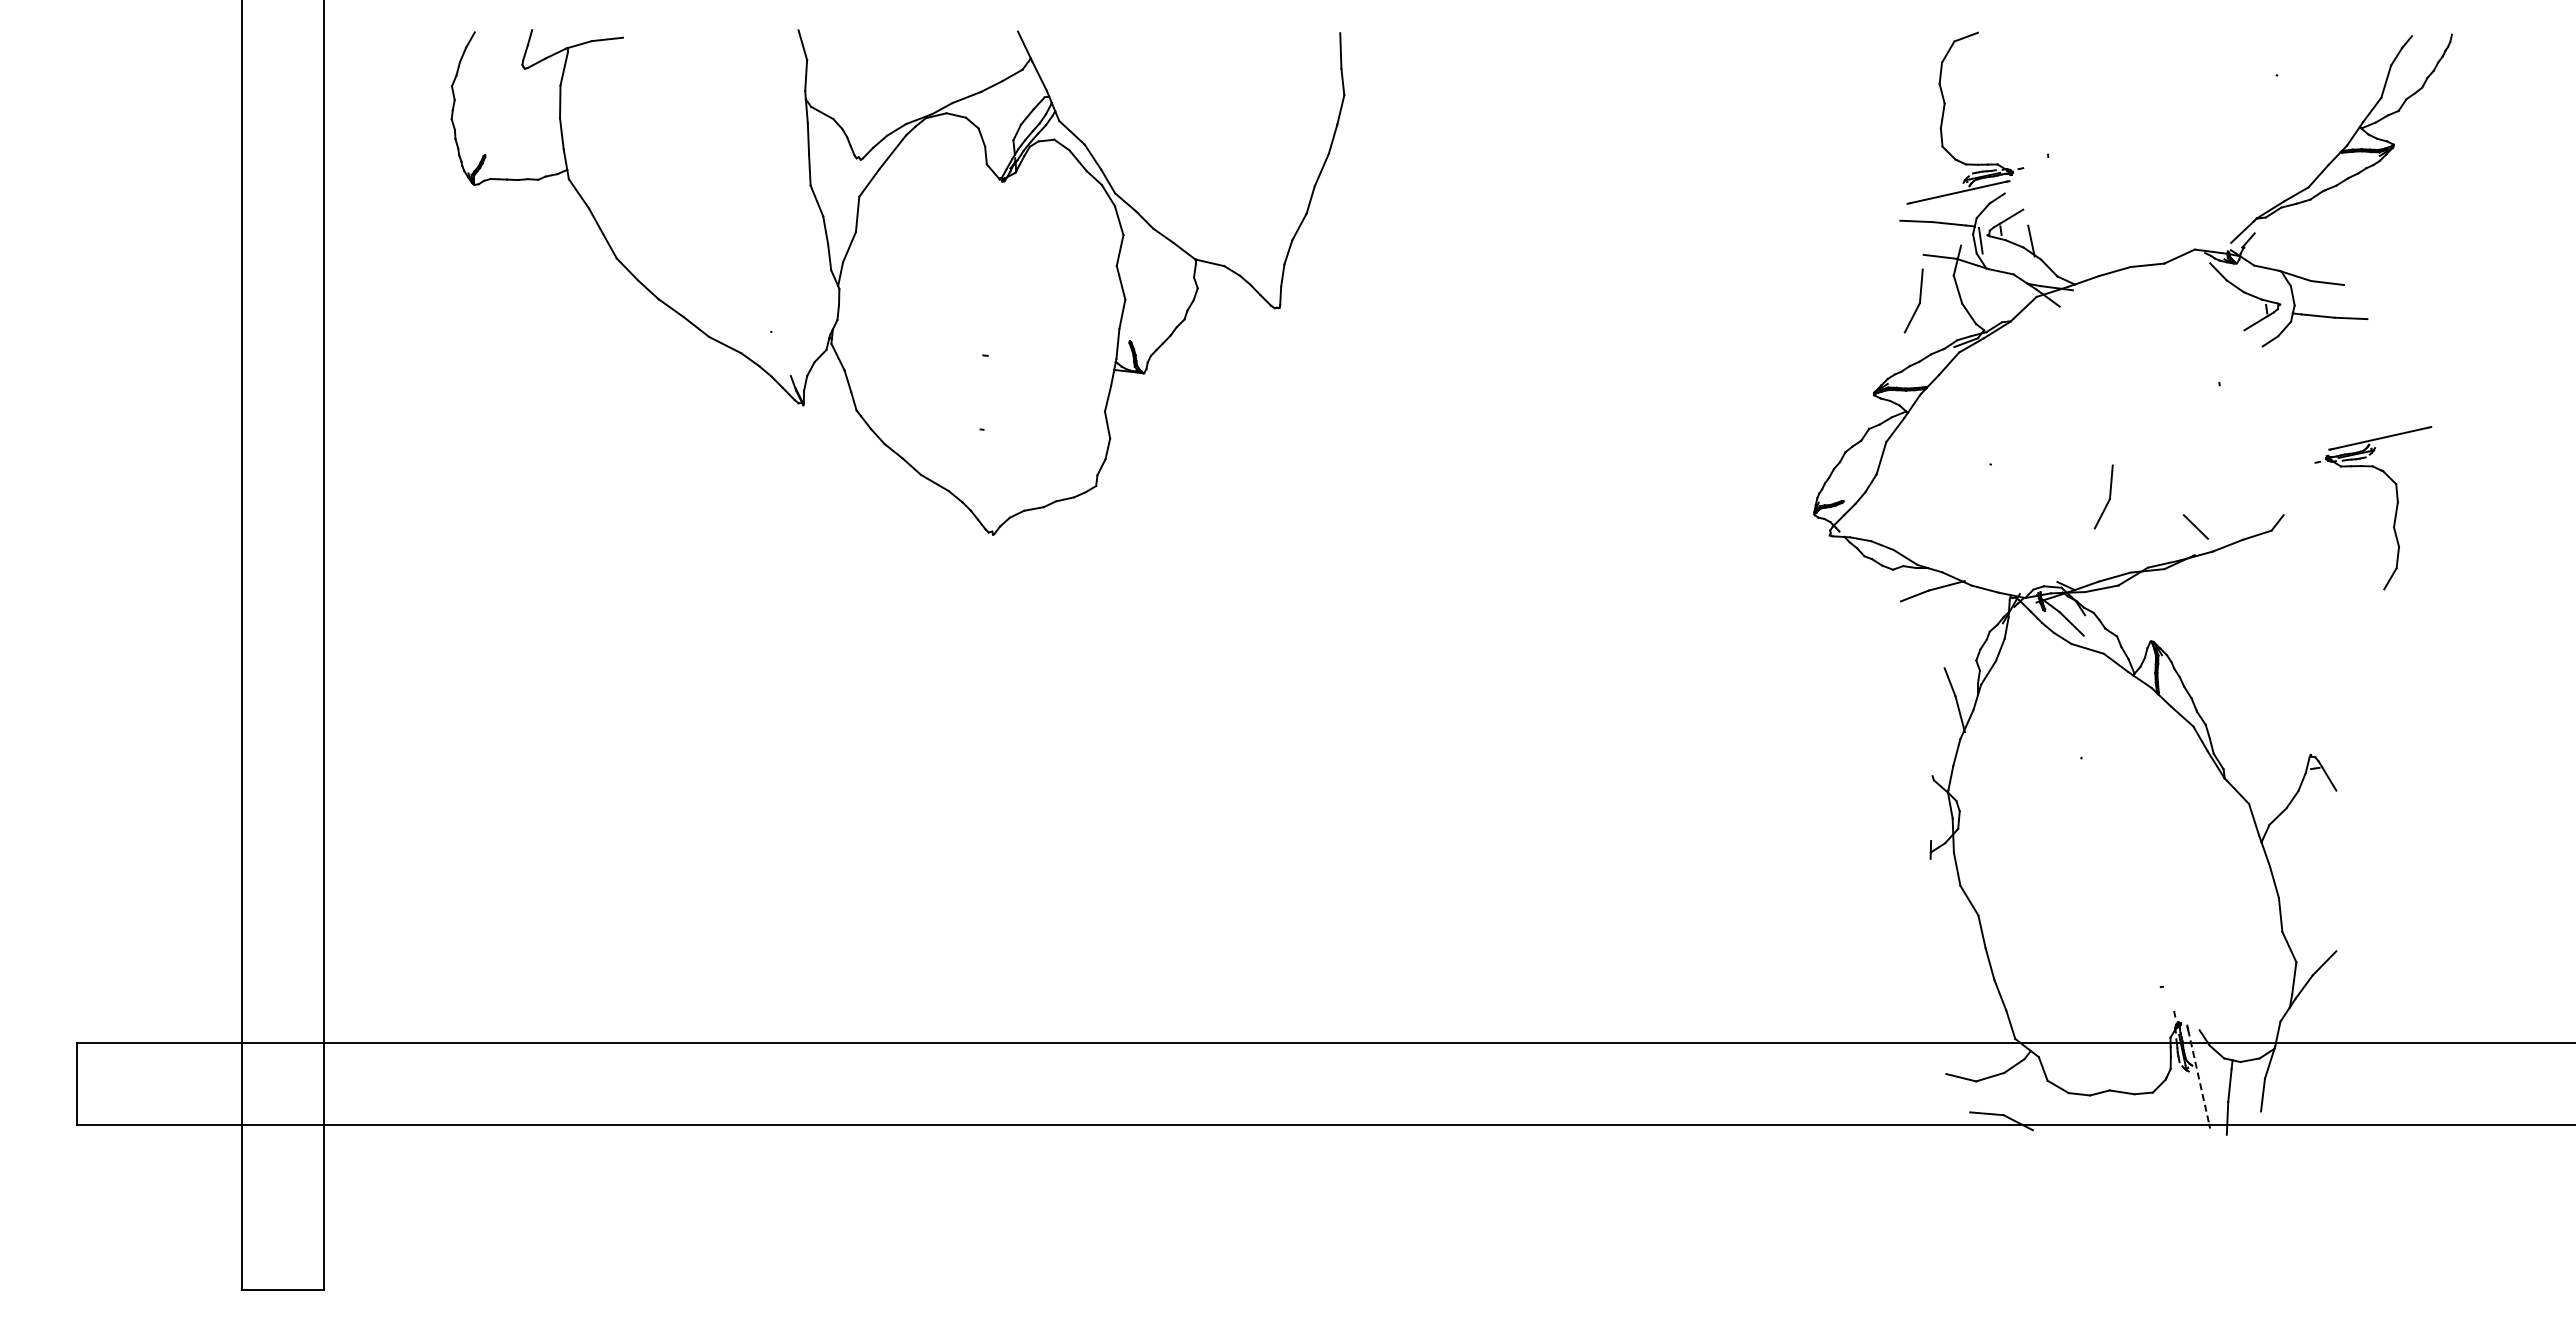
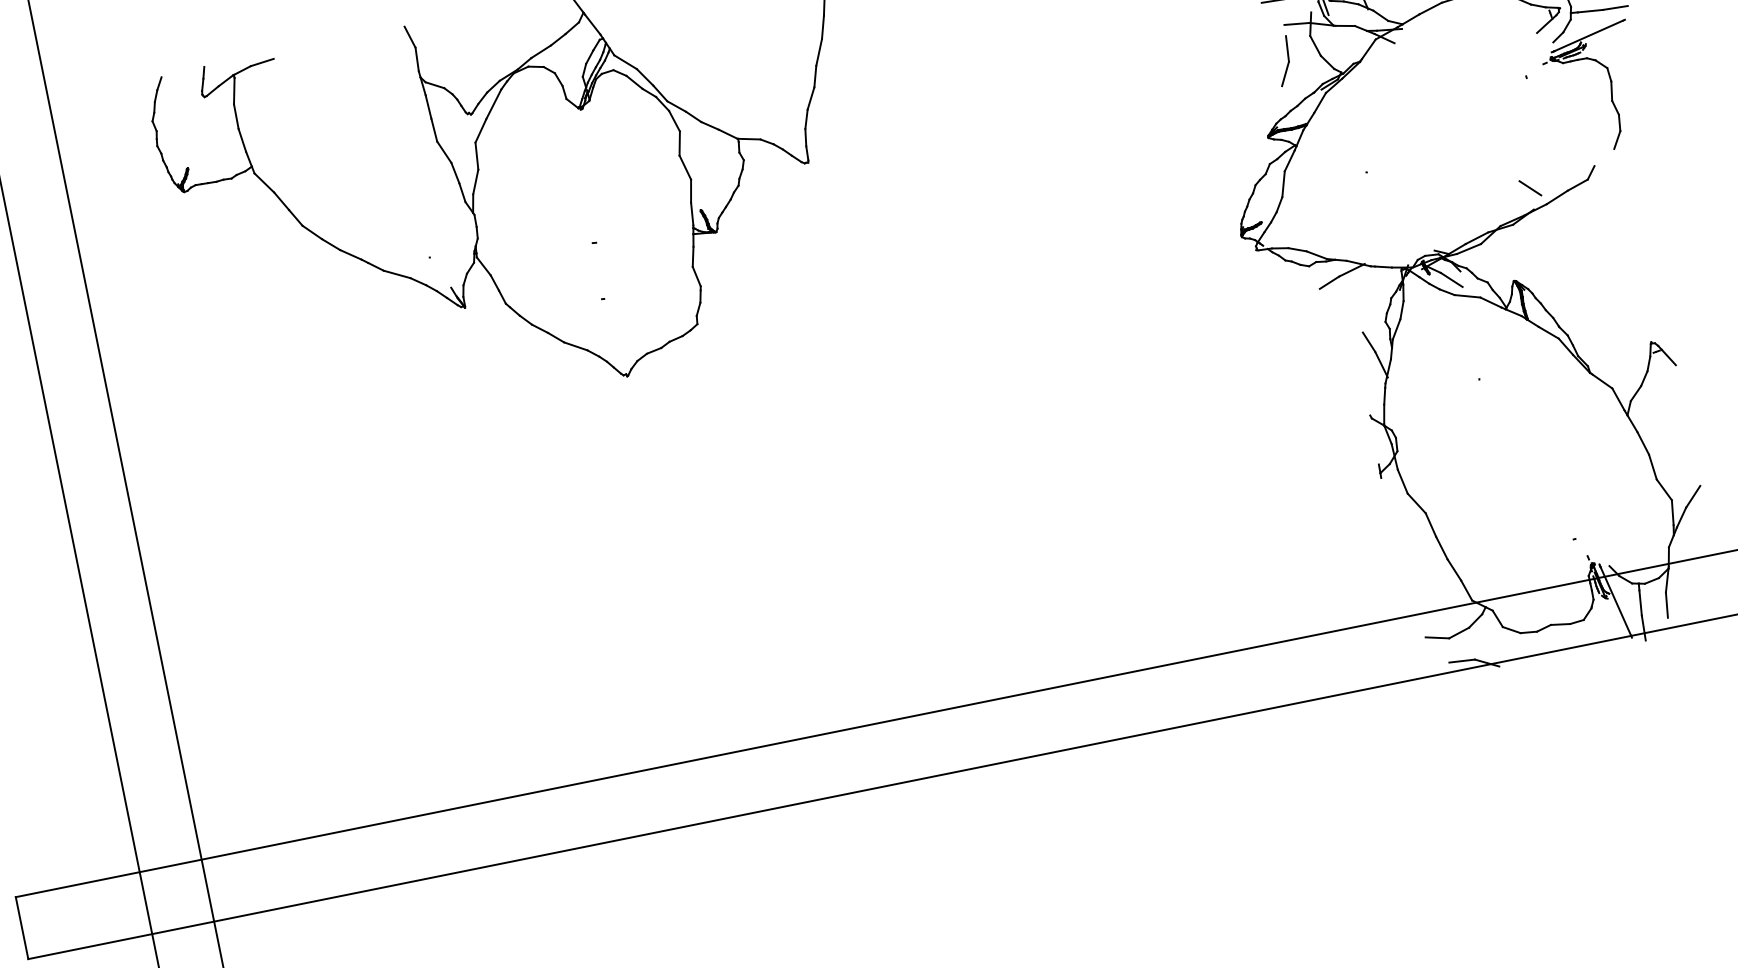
part: (2103, 496) -> (1456, 179), removed
part: (2395, 509) -> (1610, 87), moved
line: (2198, 1077) -> (1615, 601), dashed -> solid

